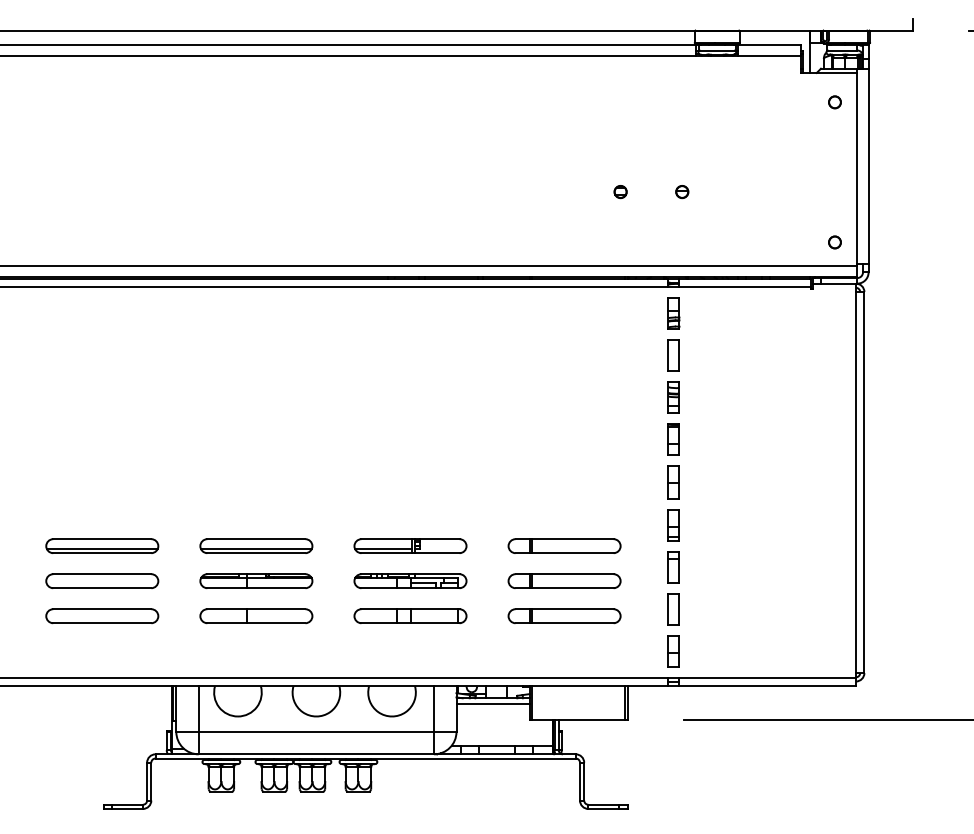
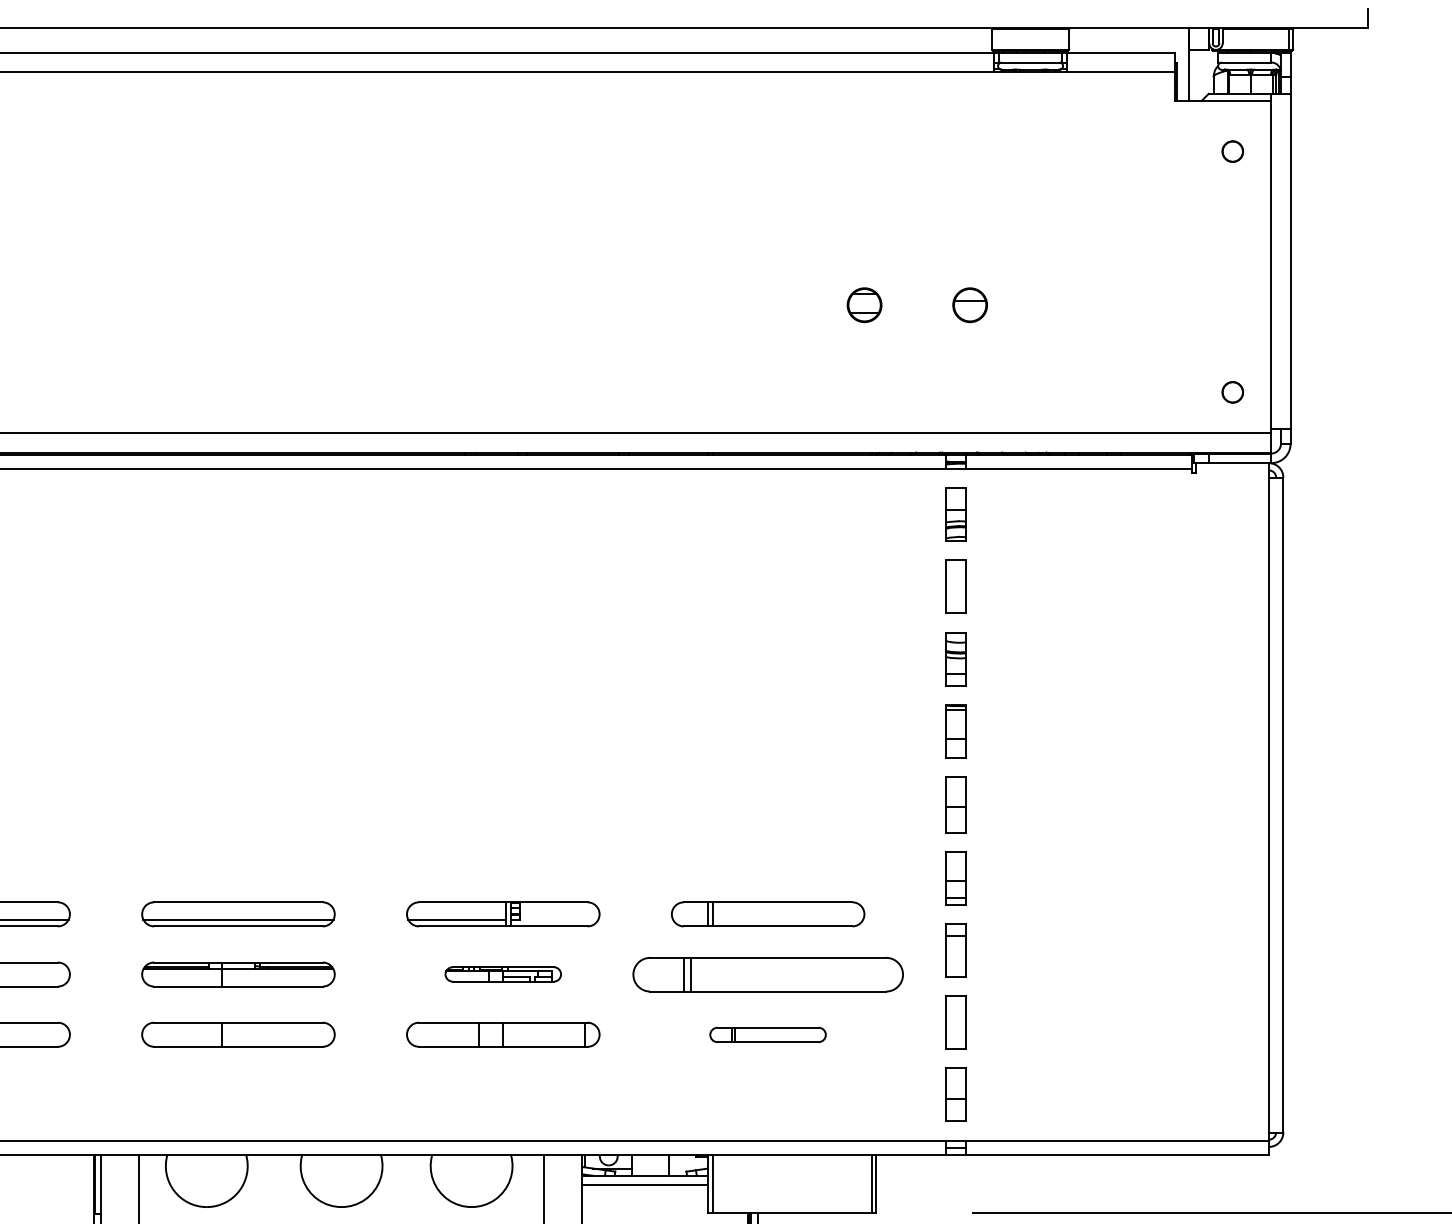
part: (620, 192) -> (864, 306), size x1.6
part: (682, 192) -> (970, 306), size x1.6
part: (410, 580) -> (503, 973), size x0.6
part: (564, 580) -> (767, 973), size x1.4
part: (564, 616) -> (767, 1035), size x0.6

